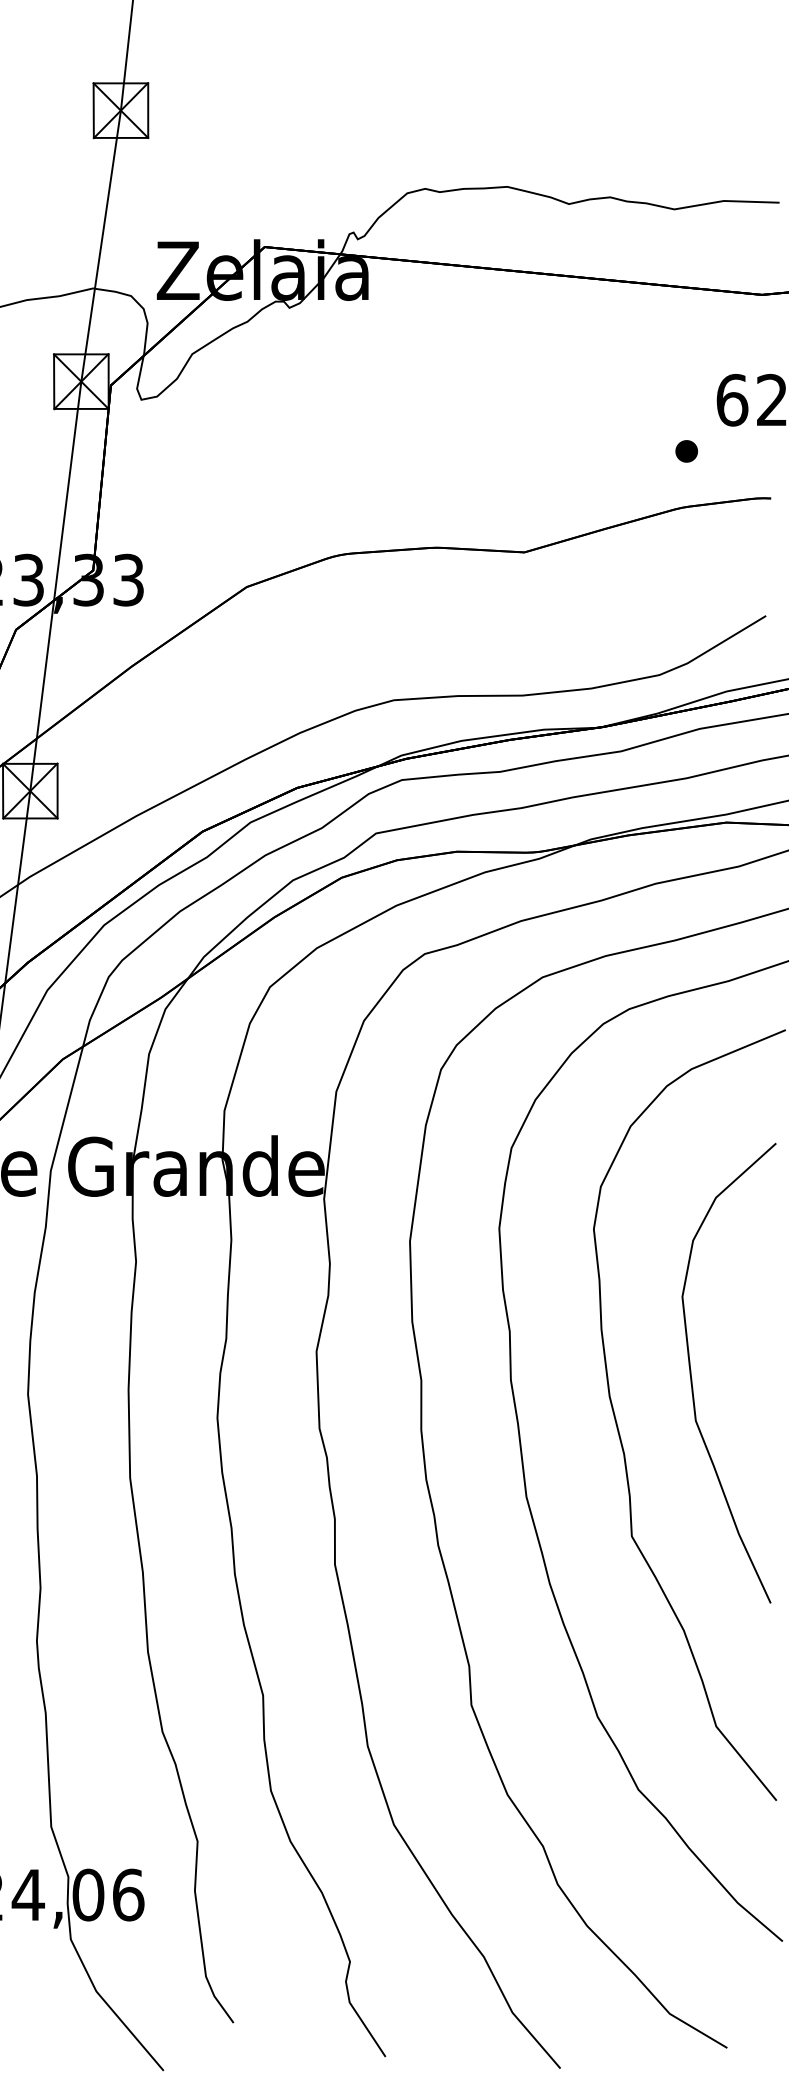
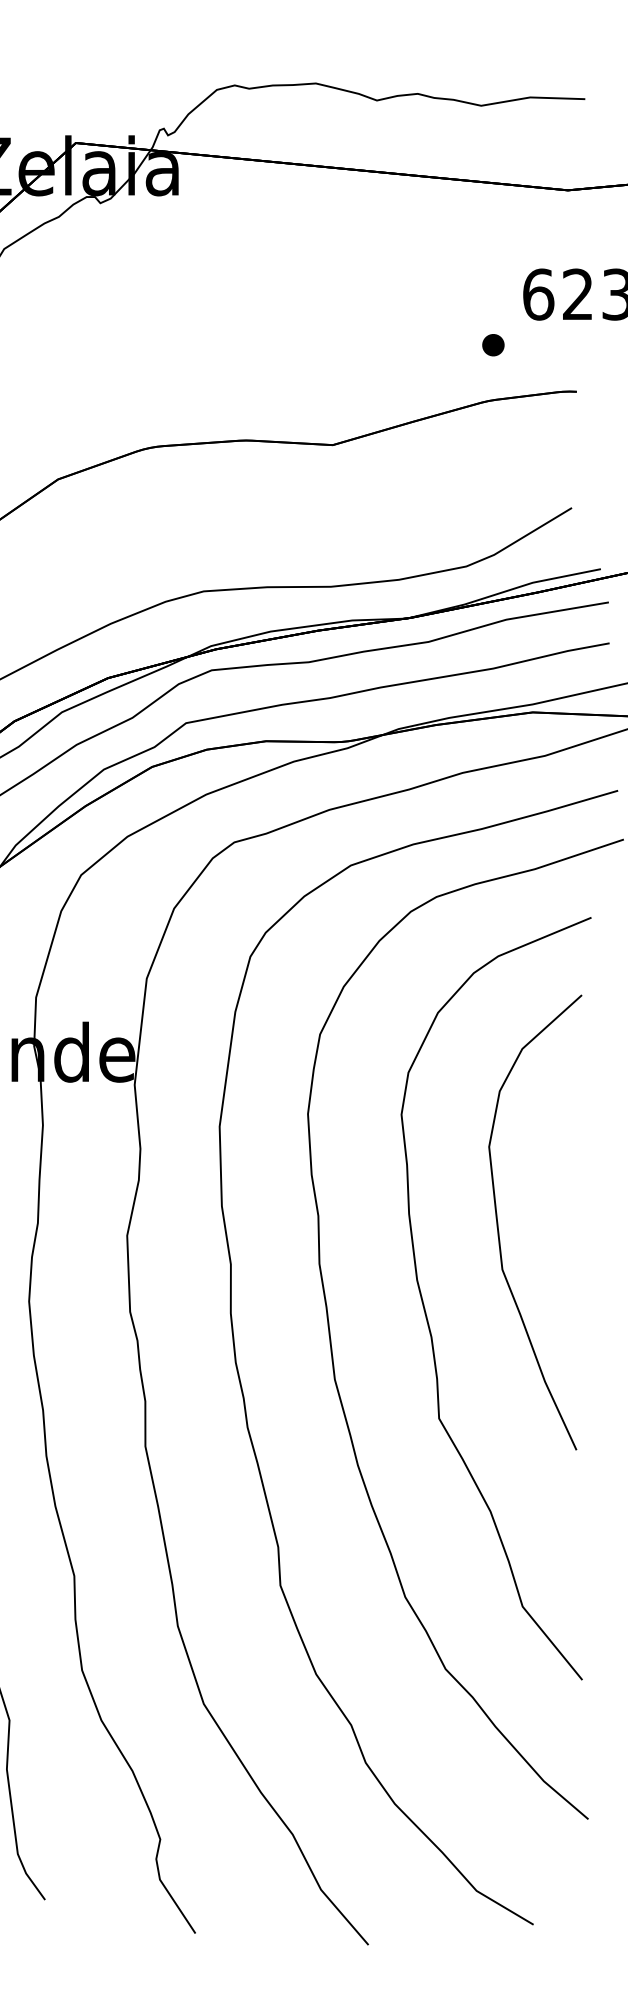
curve: (692, 1378) -> (499, 1227), moved

